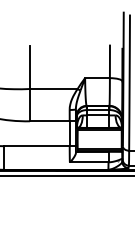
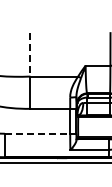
line: (29, 67) -> (30, 55), solid -> dashed
line: (37, 146) -> (38, 134), solid -> dashed

